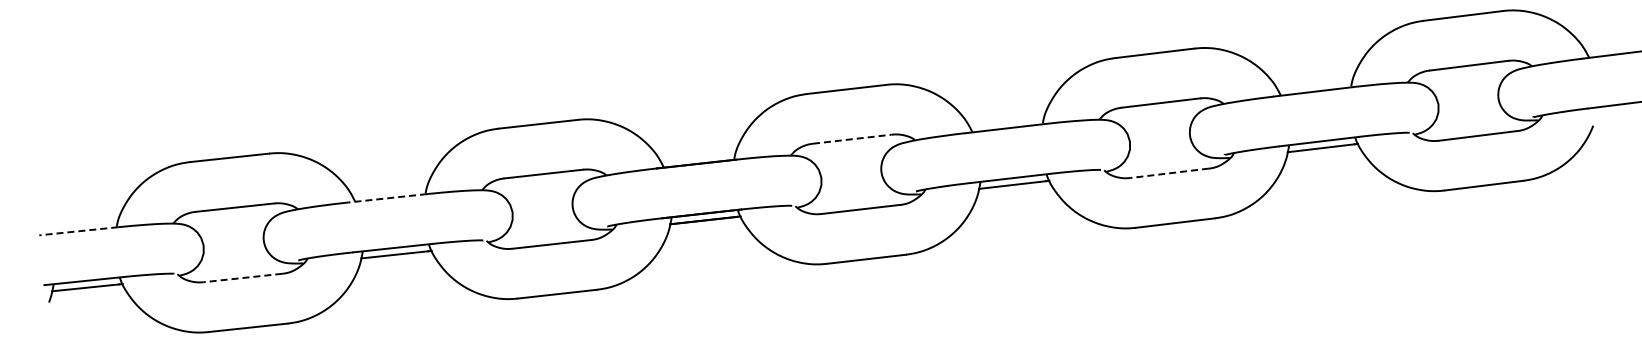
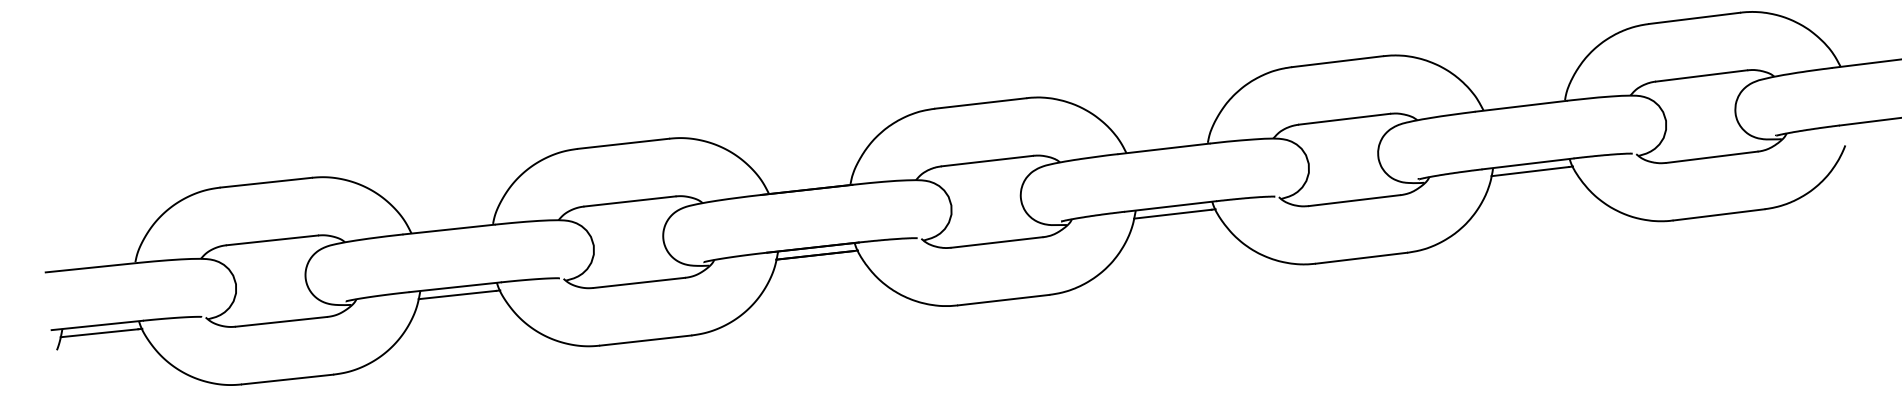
line: (852, 139) -> (987, 161), dashed -> solid
line: (1169, 173) -> (1354, 200), dashed -> solid
line: (387, 198) -> (448, 229), dashed -> solid
line: (78, 231) -> (91, 267), dashed -> solid
line: (242, 278) -> (281, 322), dashed -> solid

